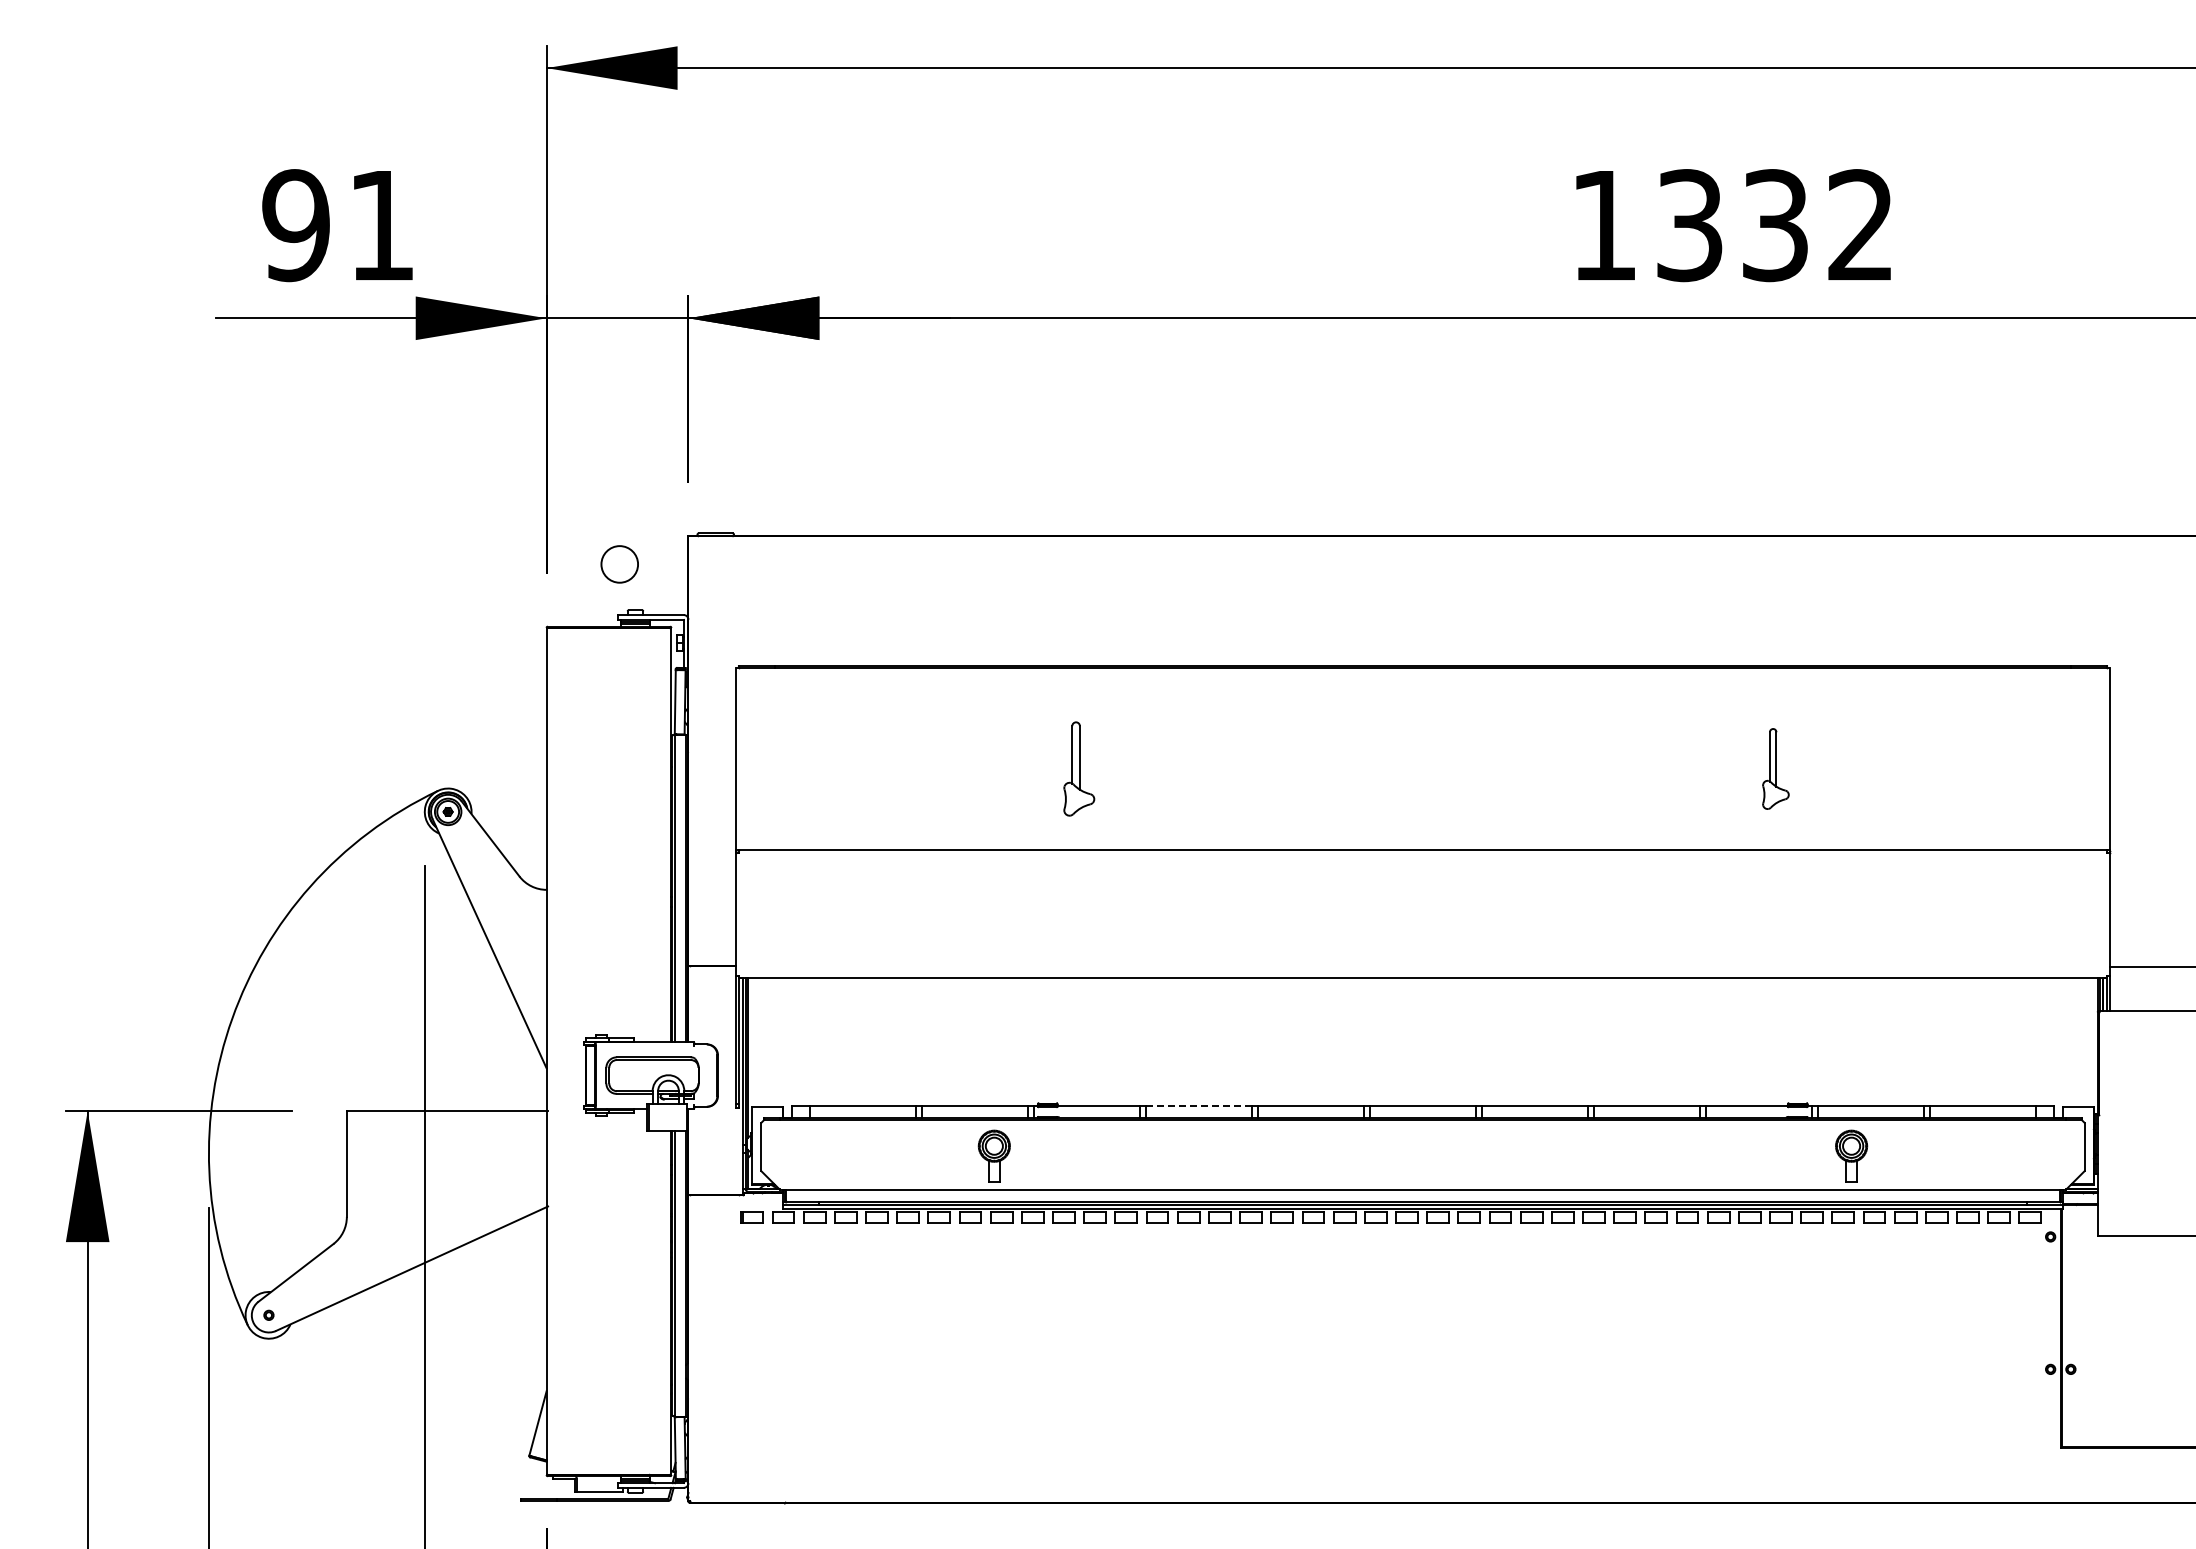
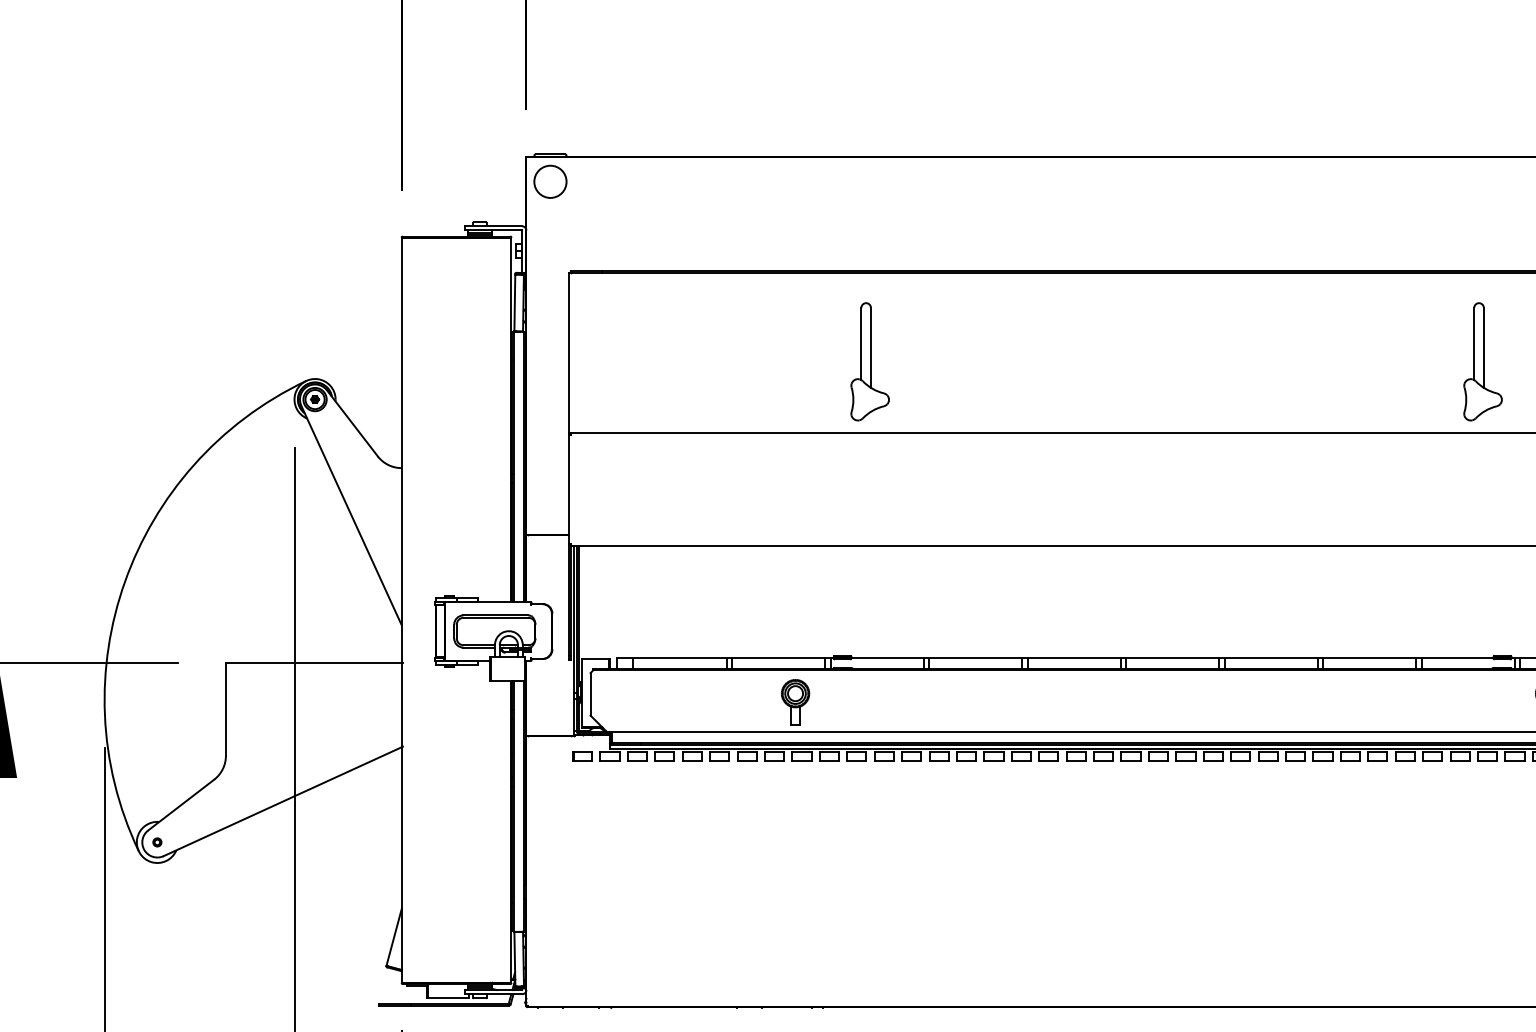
circle: (619, 564) -> (550, 181), moved
part: (1079, 768) -> (870, 361), size x1.43
part: (1775, 768) -> (1482, 361), size x1.67
line: (1199, 1105) -> (976, 657), dashed -> solid

